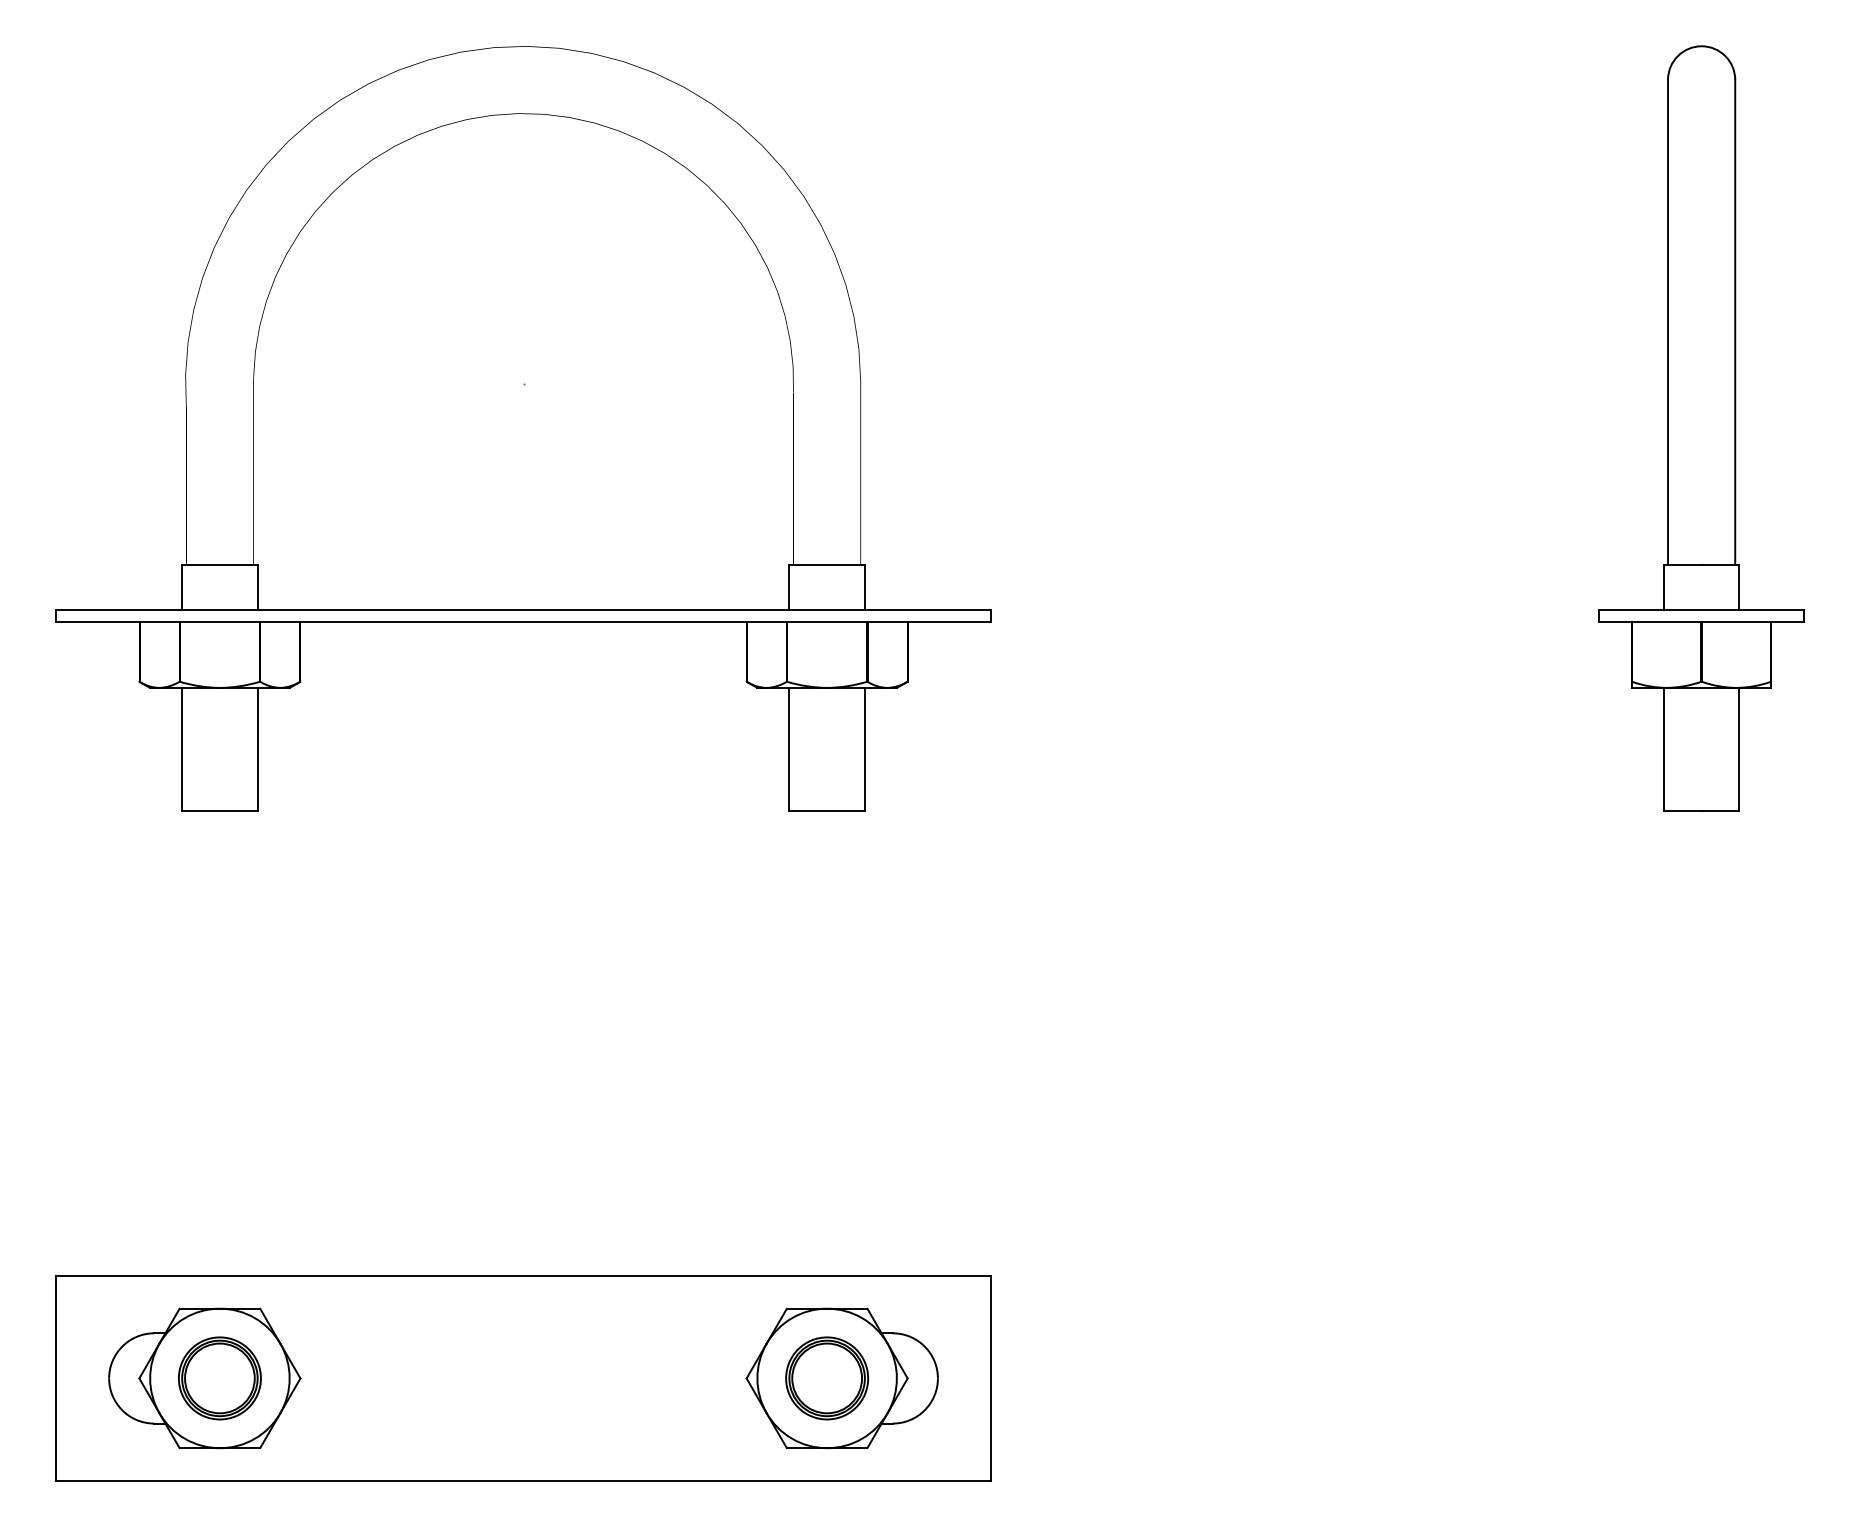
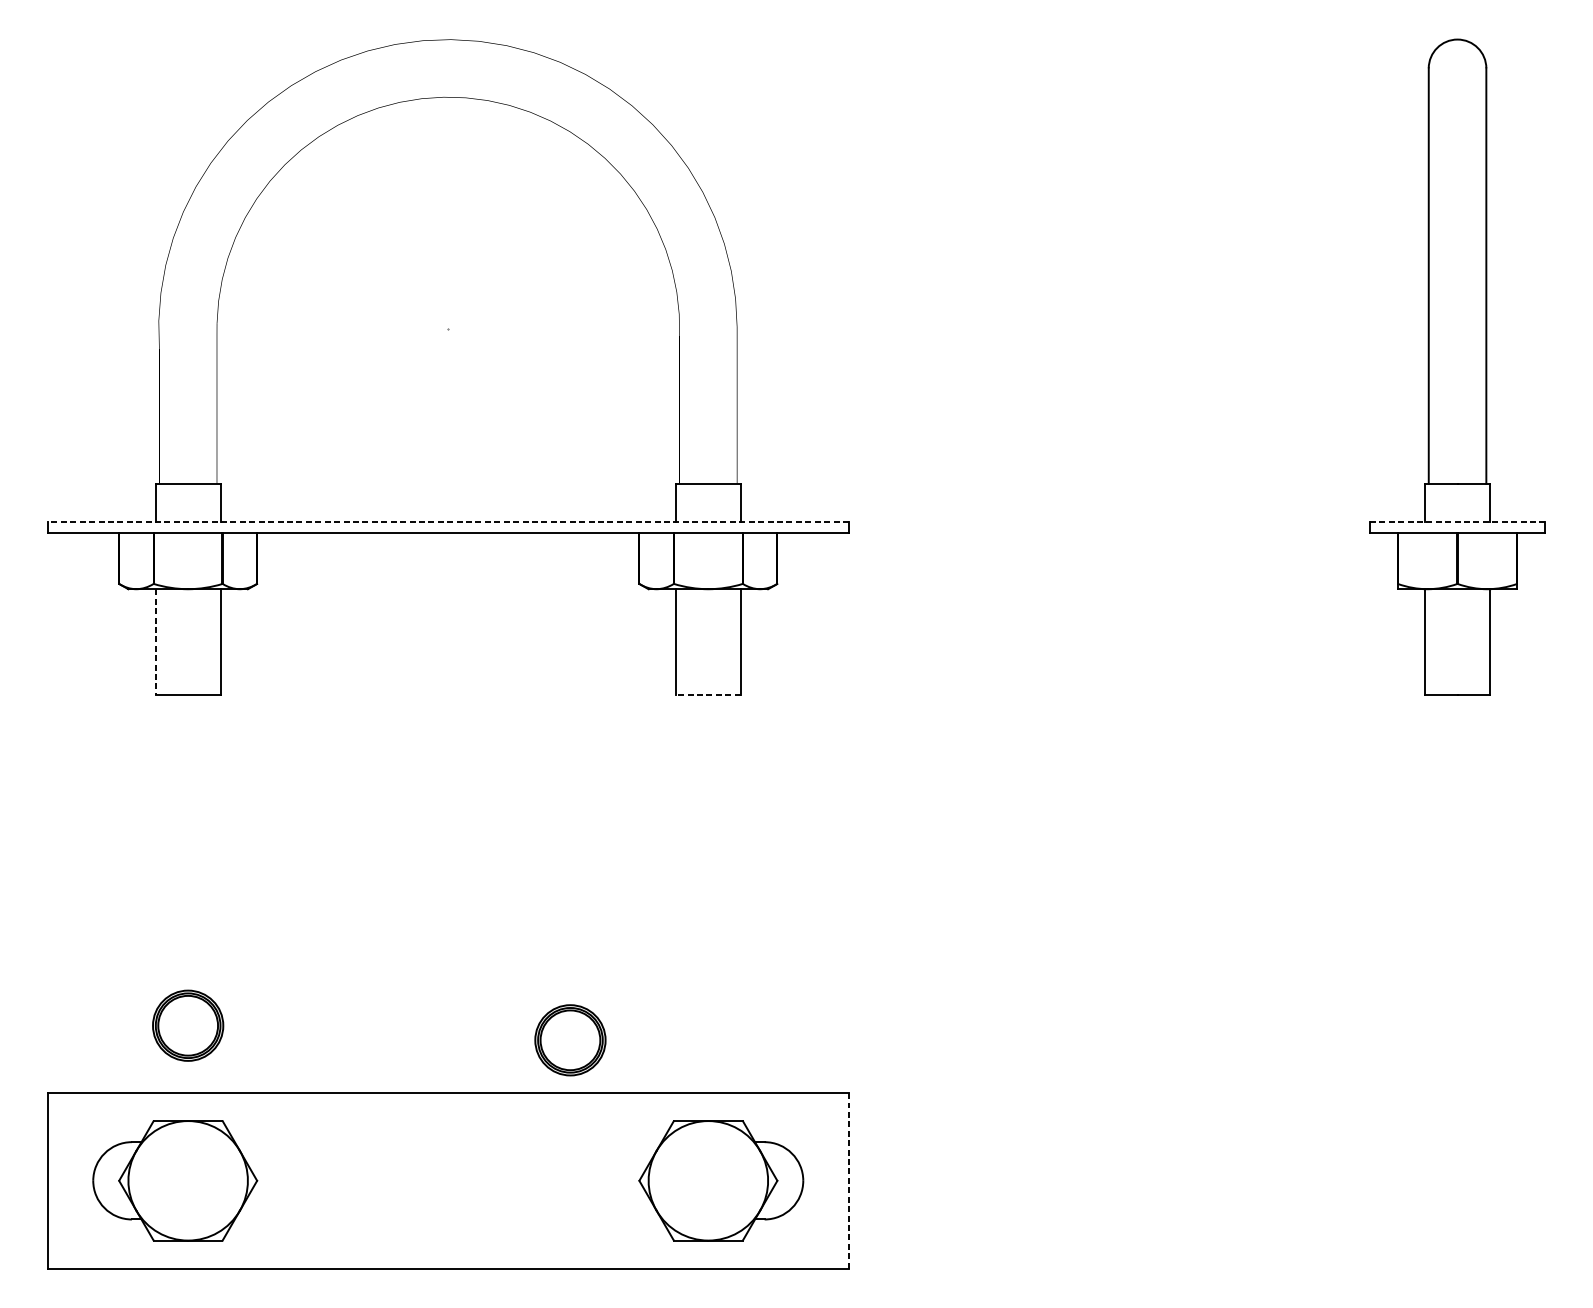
line: (523, 609) -> (448, 522), solid -> dashed
line: (1701, 609) -> (1457, 522), solid -> dashed
line: (182, 749) -> (156, 642), solid -> dashed
line: (827, 811) -> (708, 695), solid -> dashed
part: (219, 1378) -> (187, 1025), moved
part: (827, 1378) -> (570, 1040), moved
line: (991, 1378) -> (849, 1180), solid -> dashed

